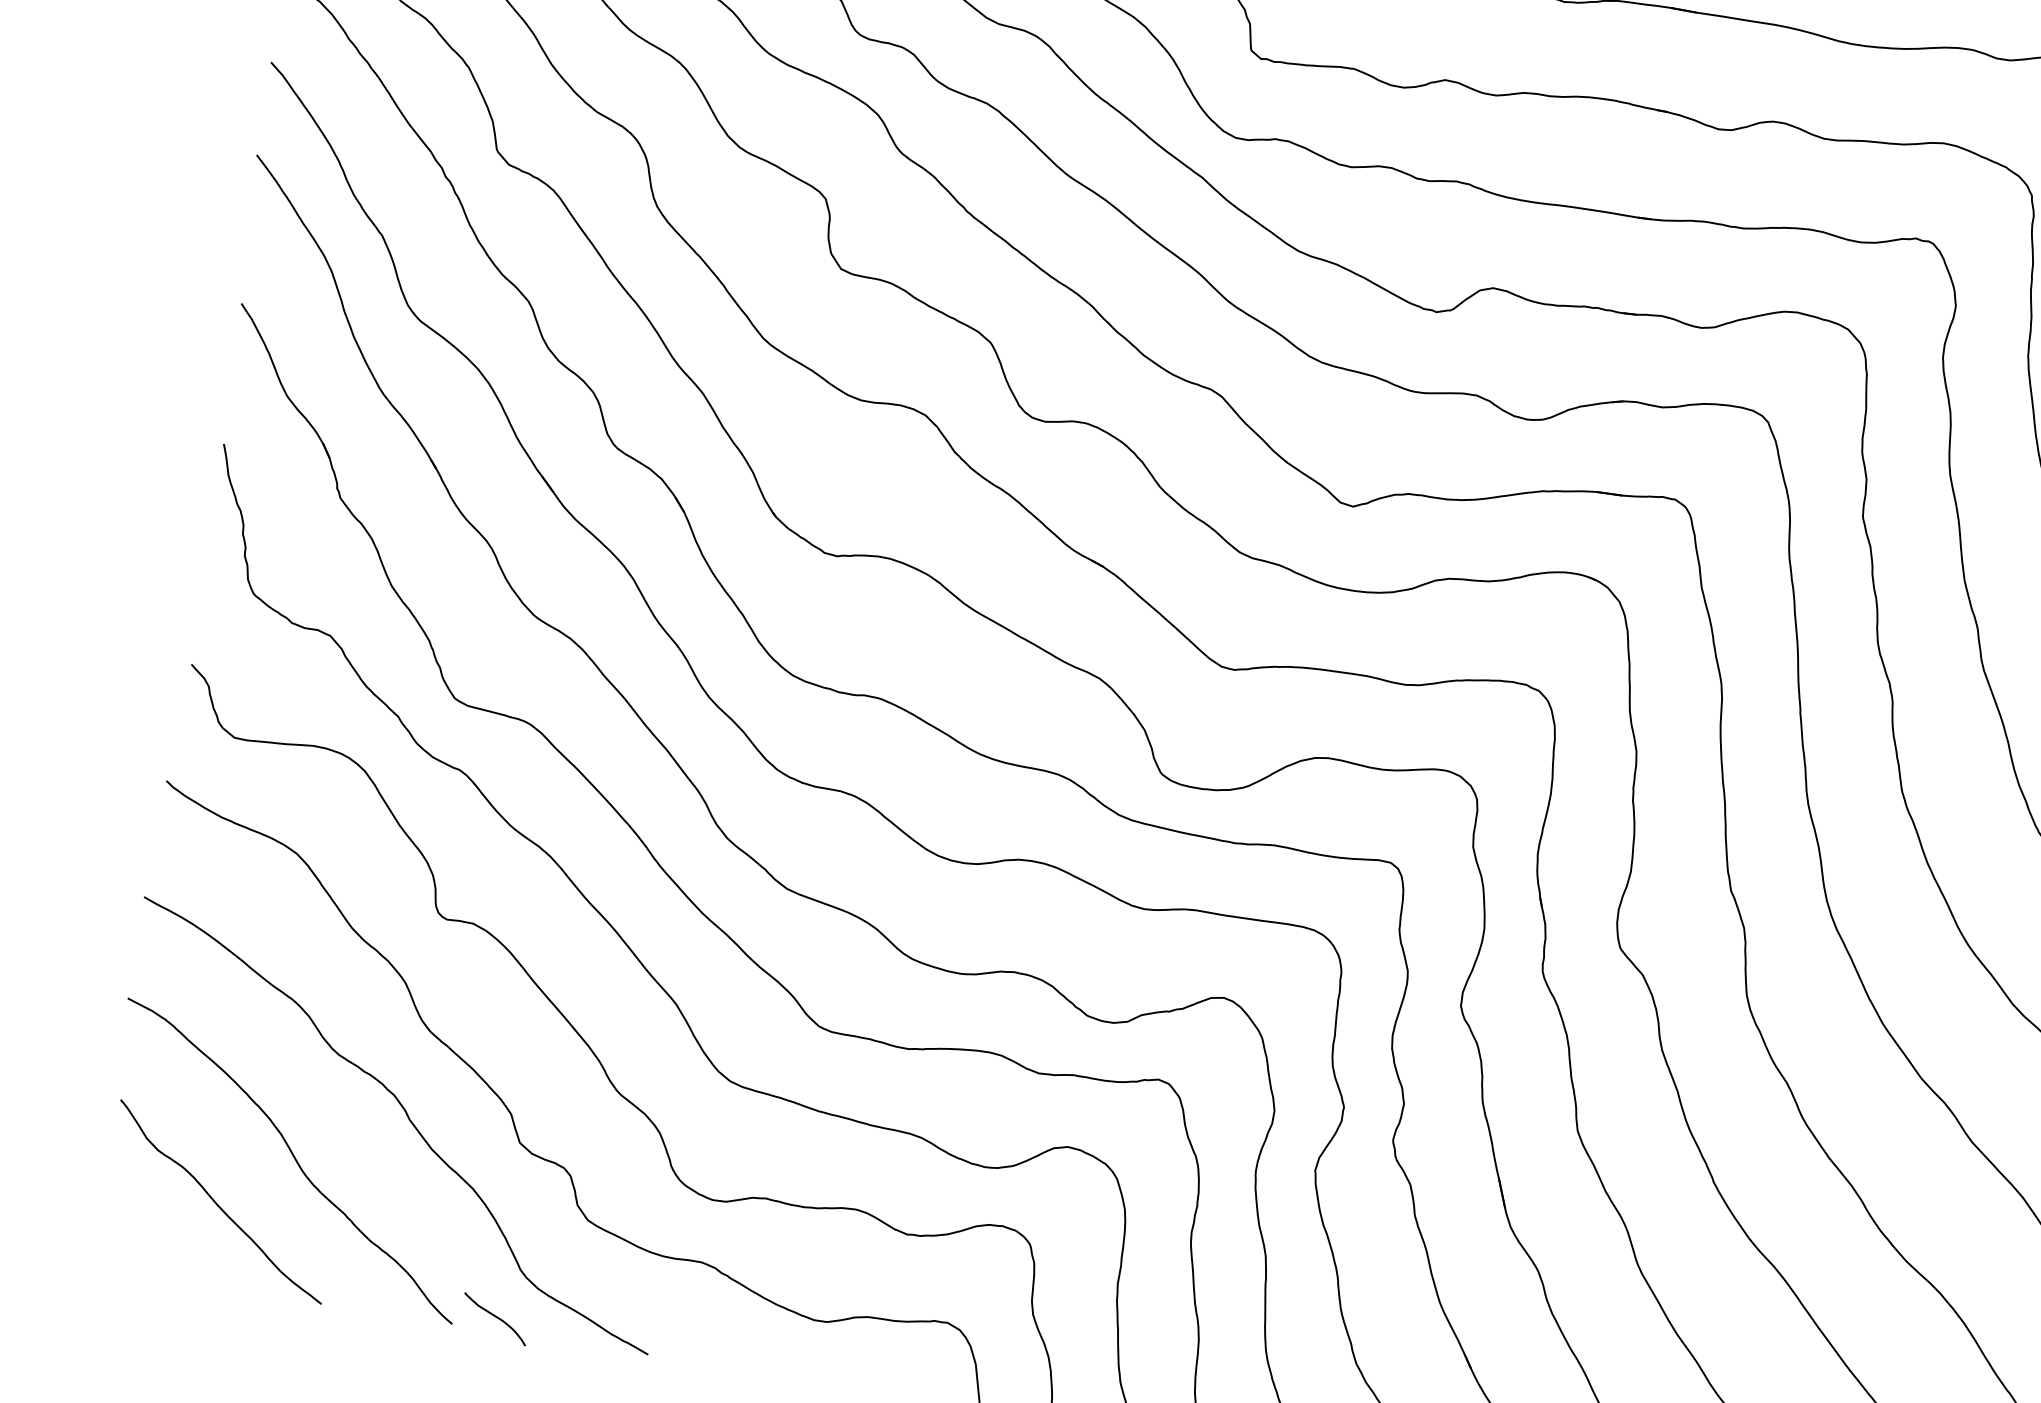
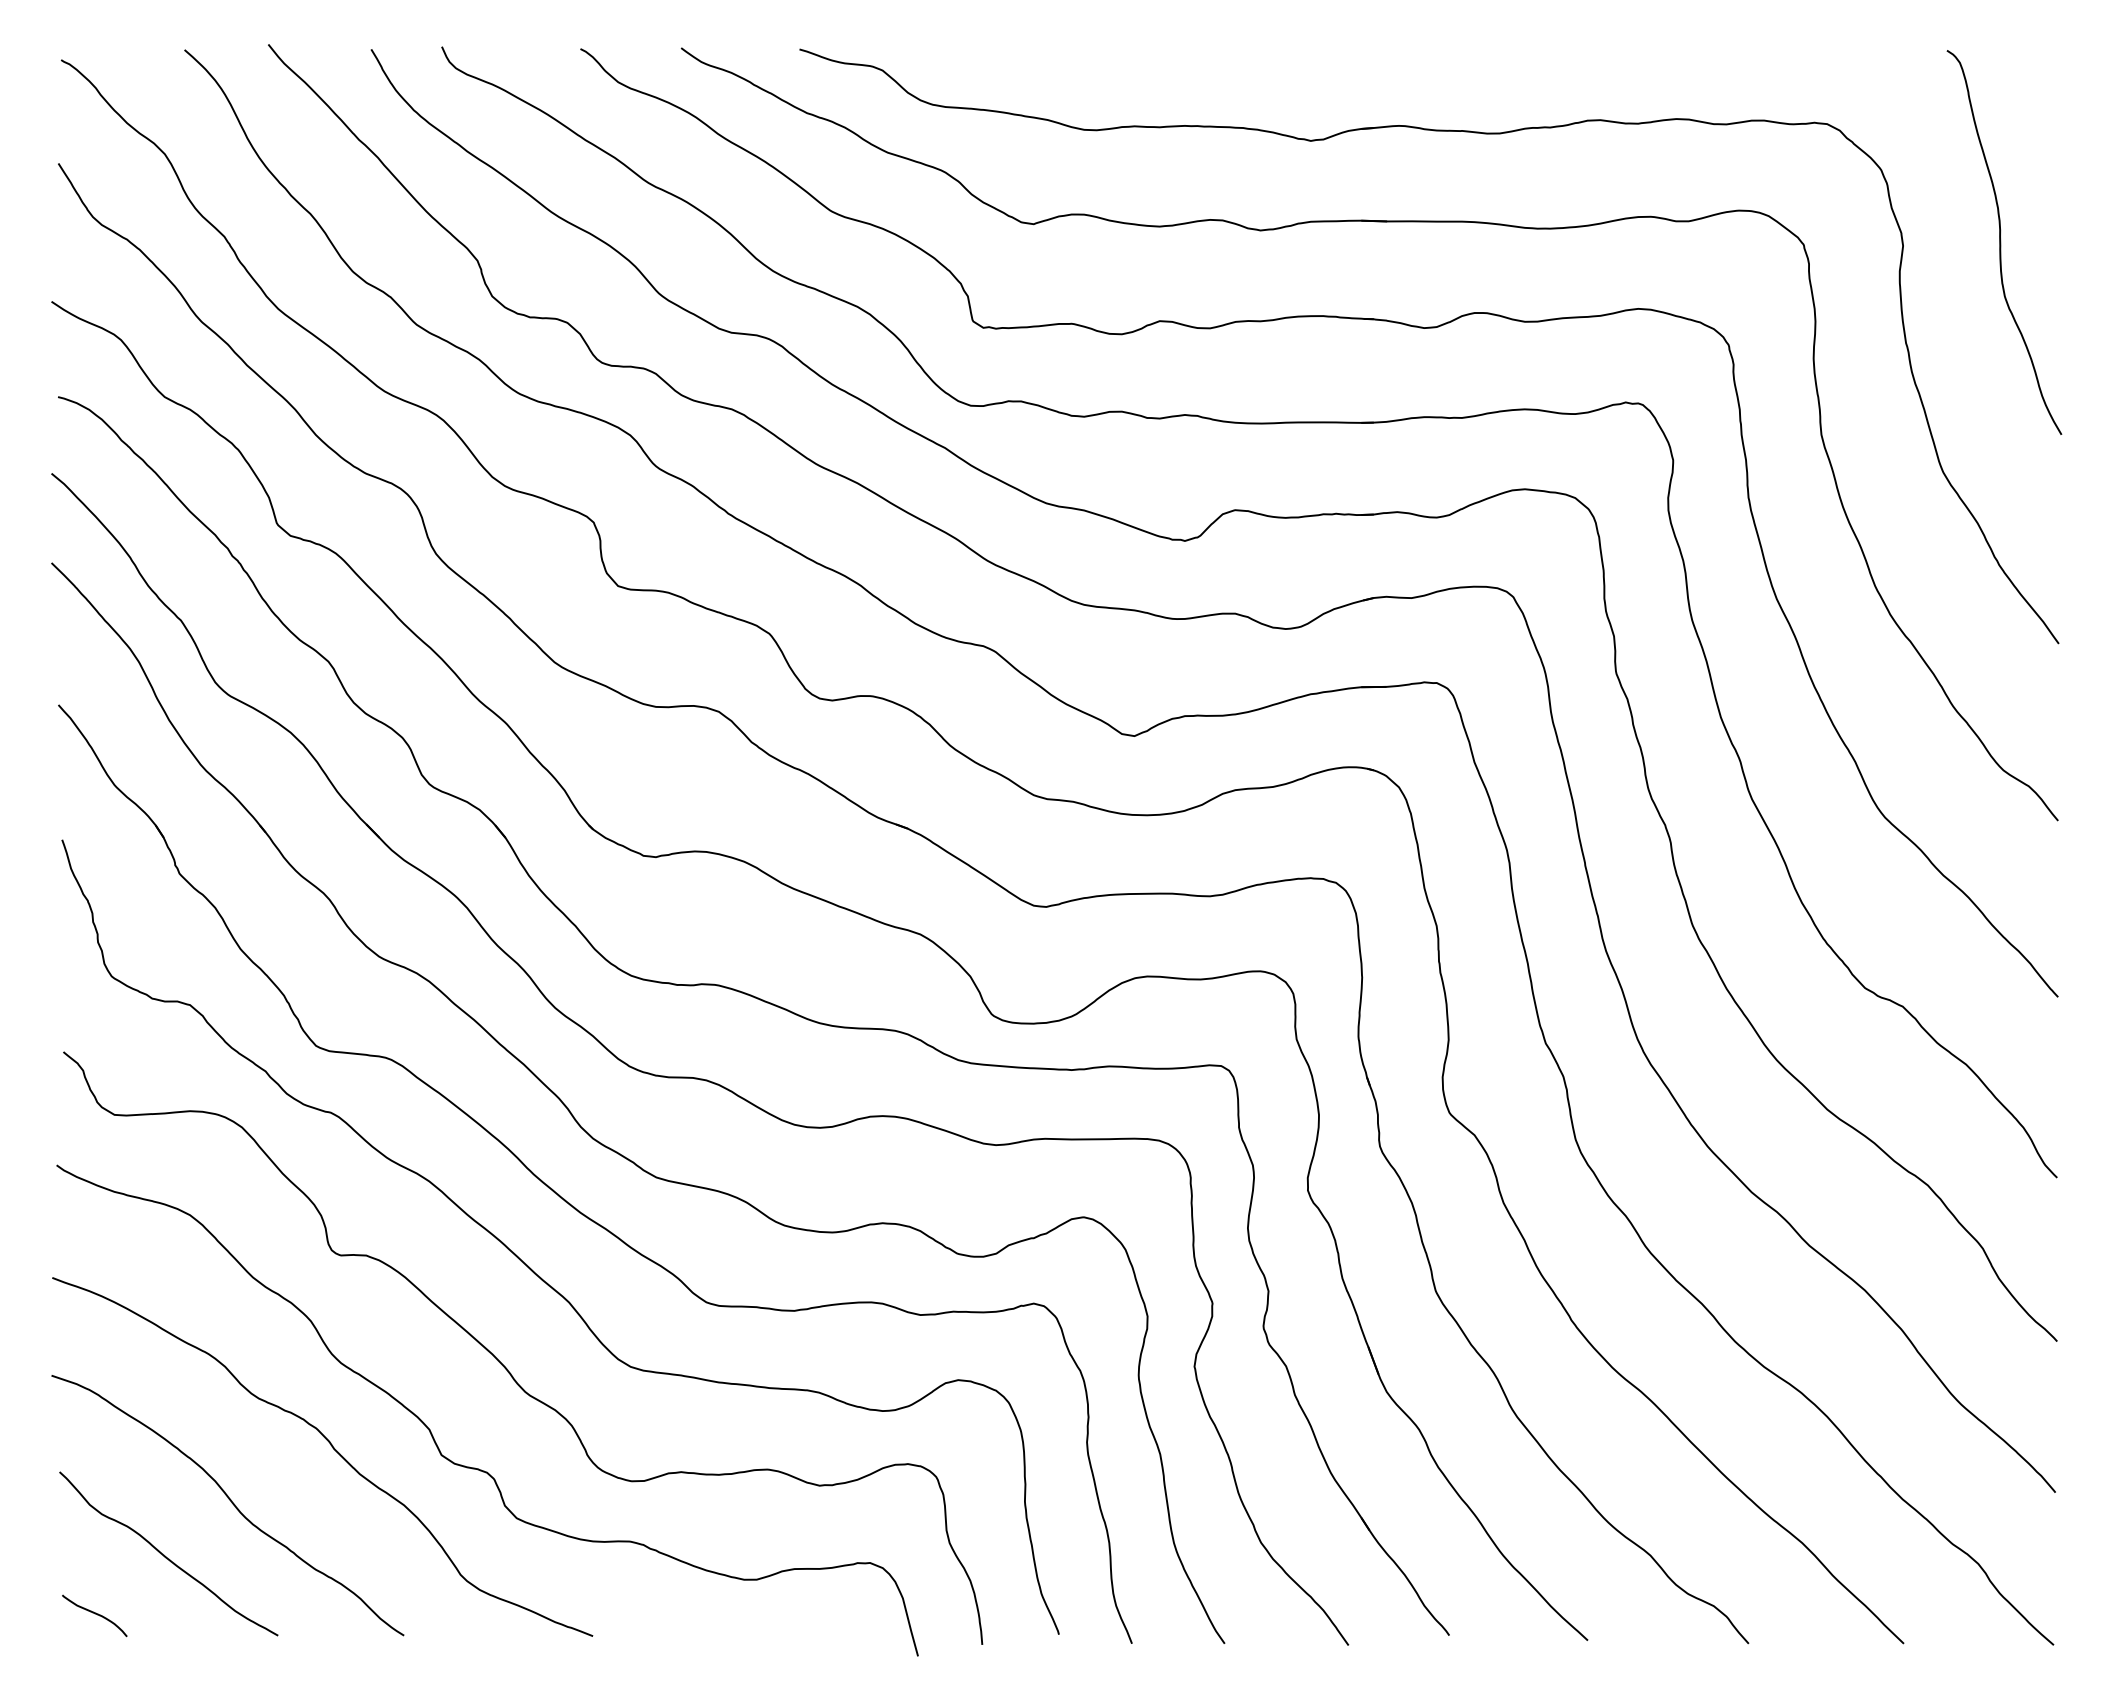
curve: (496, 1317) -> (95, 1614), moved

